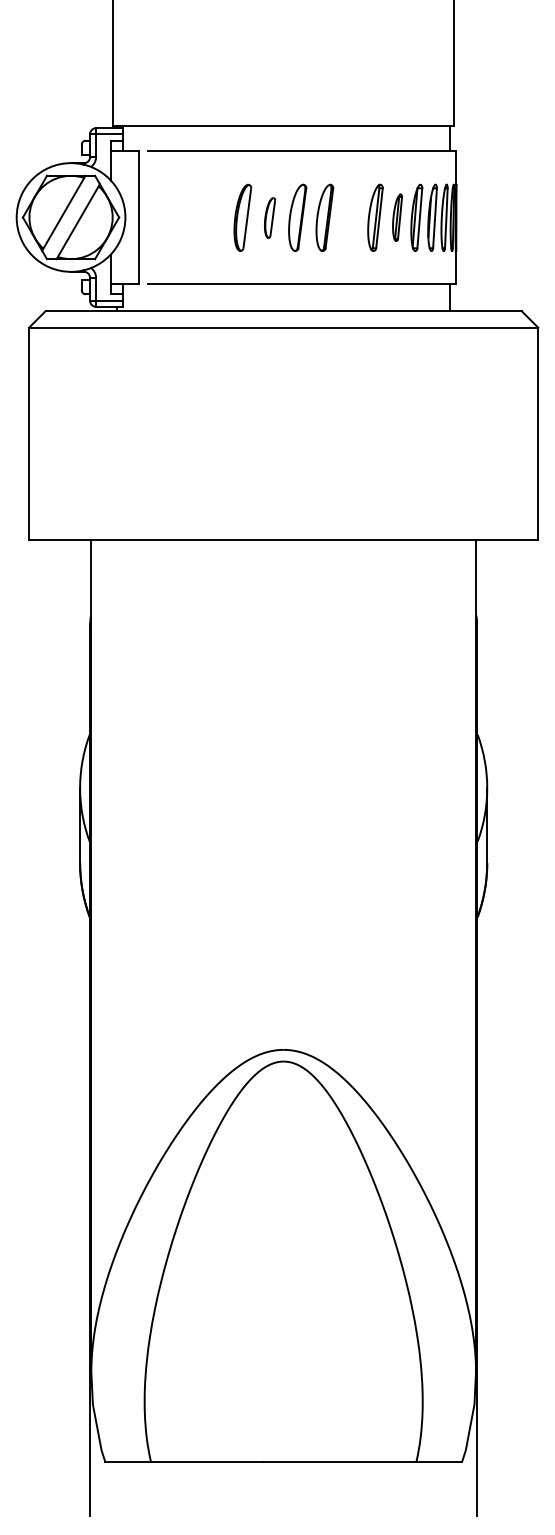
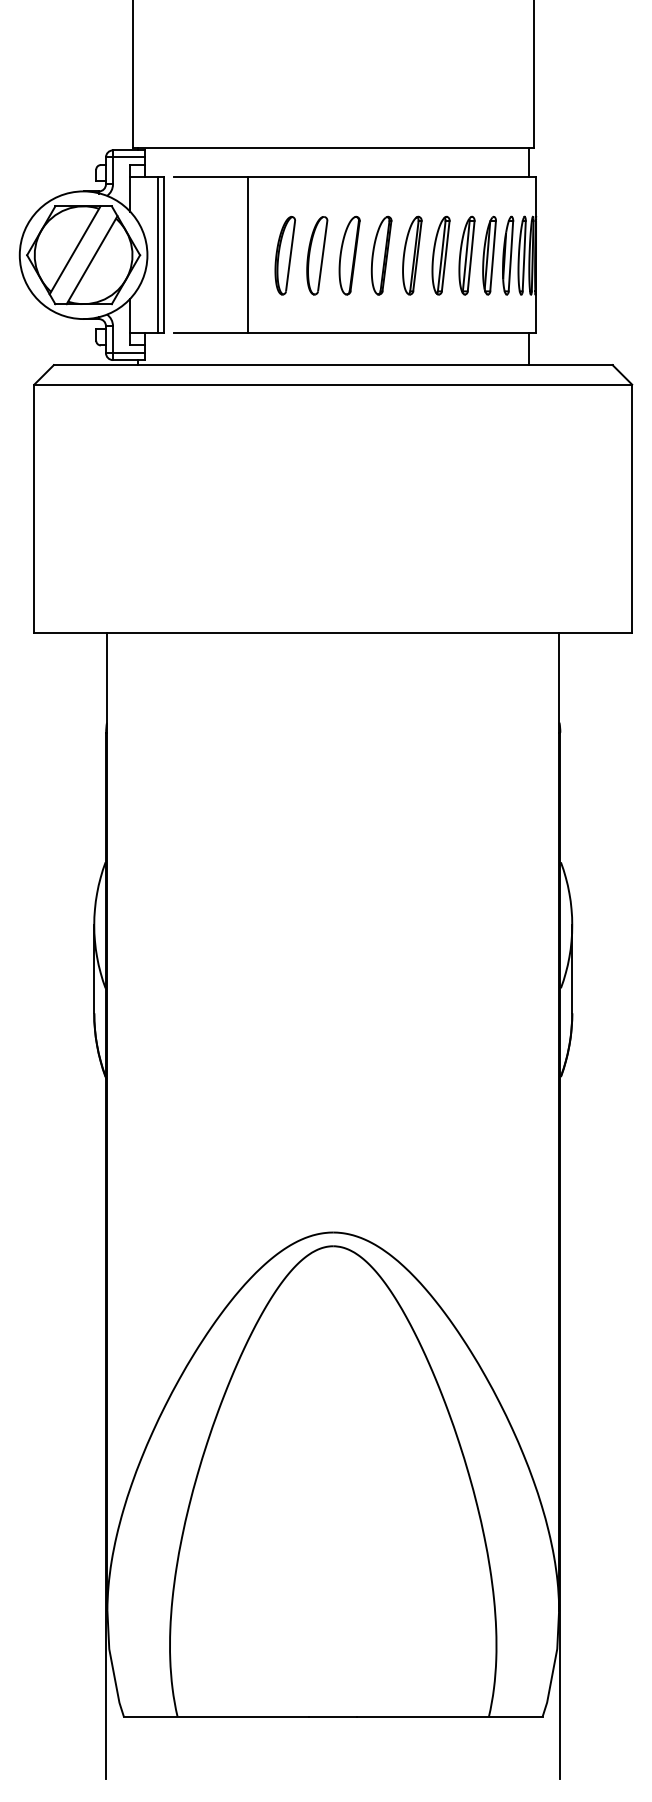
line: (134, 217) -> (158, 255), added
line: (210, 217) -> (247, 255), added
part: (269, 217) -> (316, 255), size x1.67
part: (350, 217) -> (411, 255), added
part: (397, 217) -> (466, 255), size x1.43

